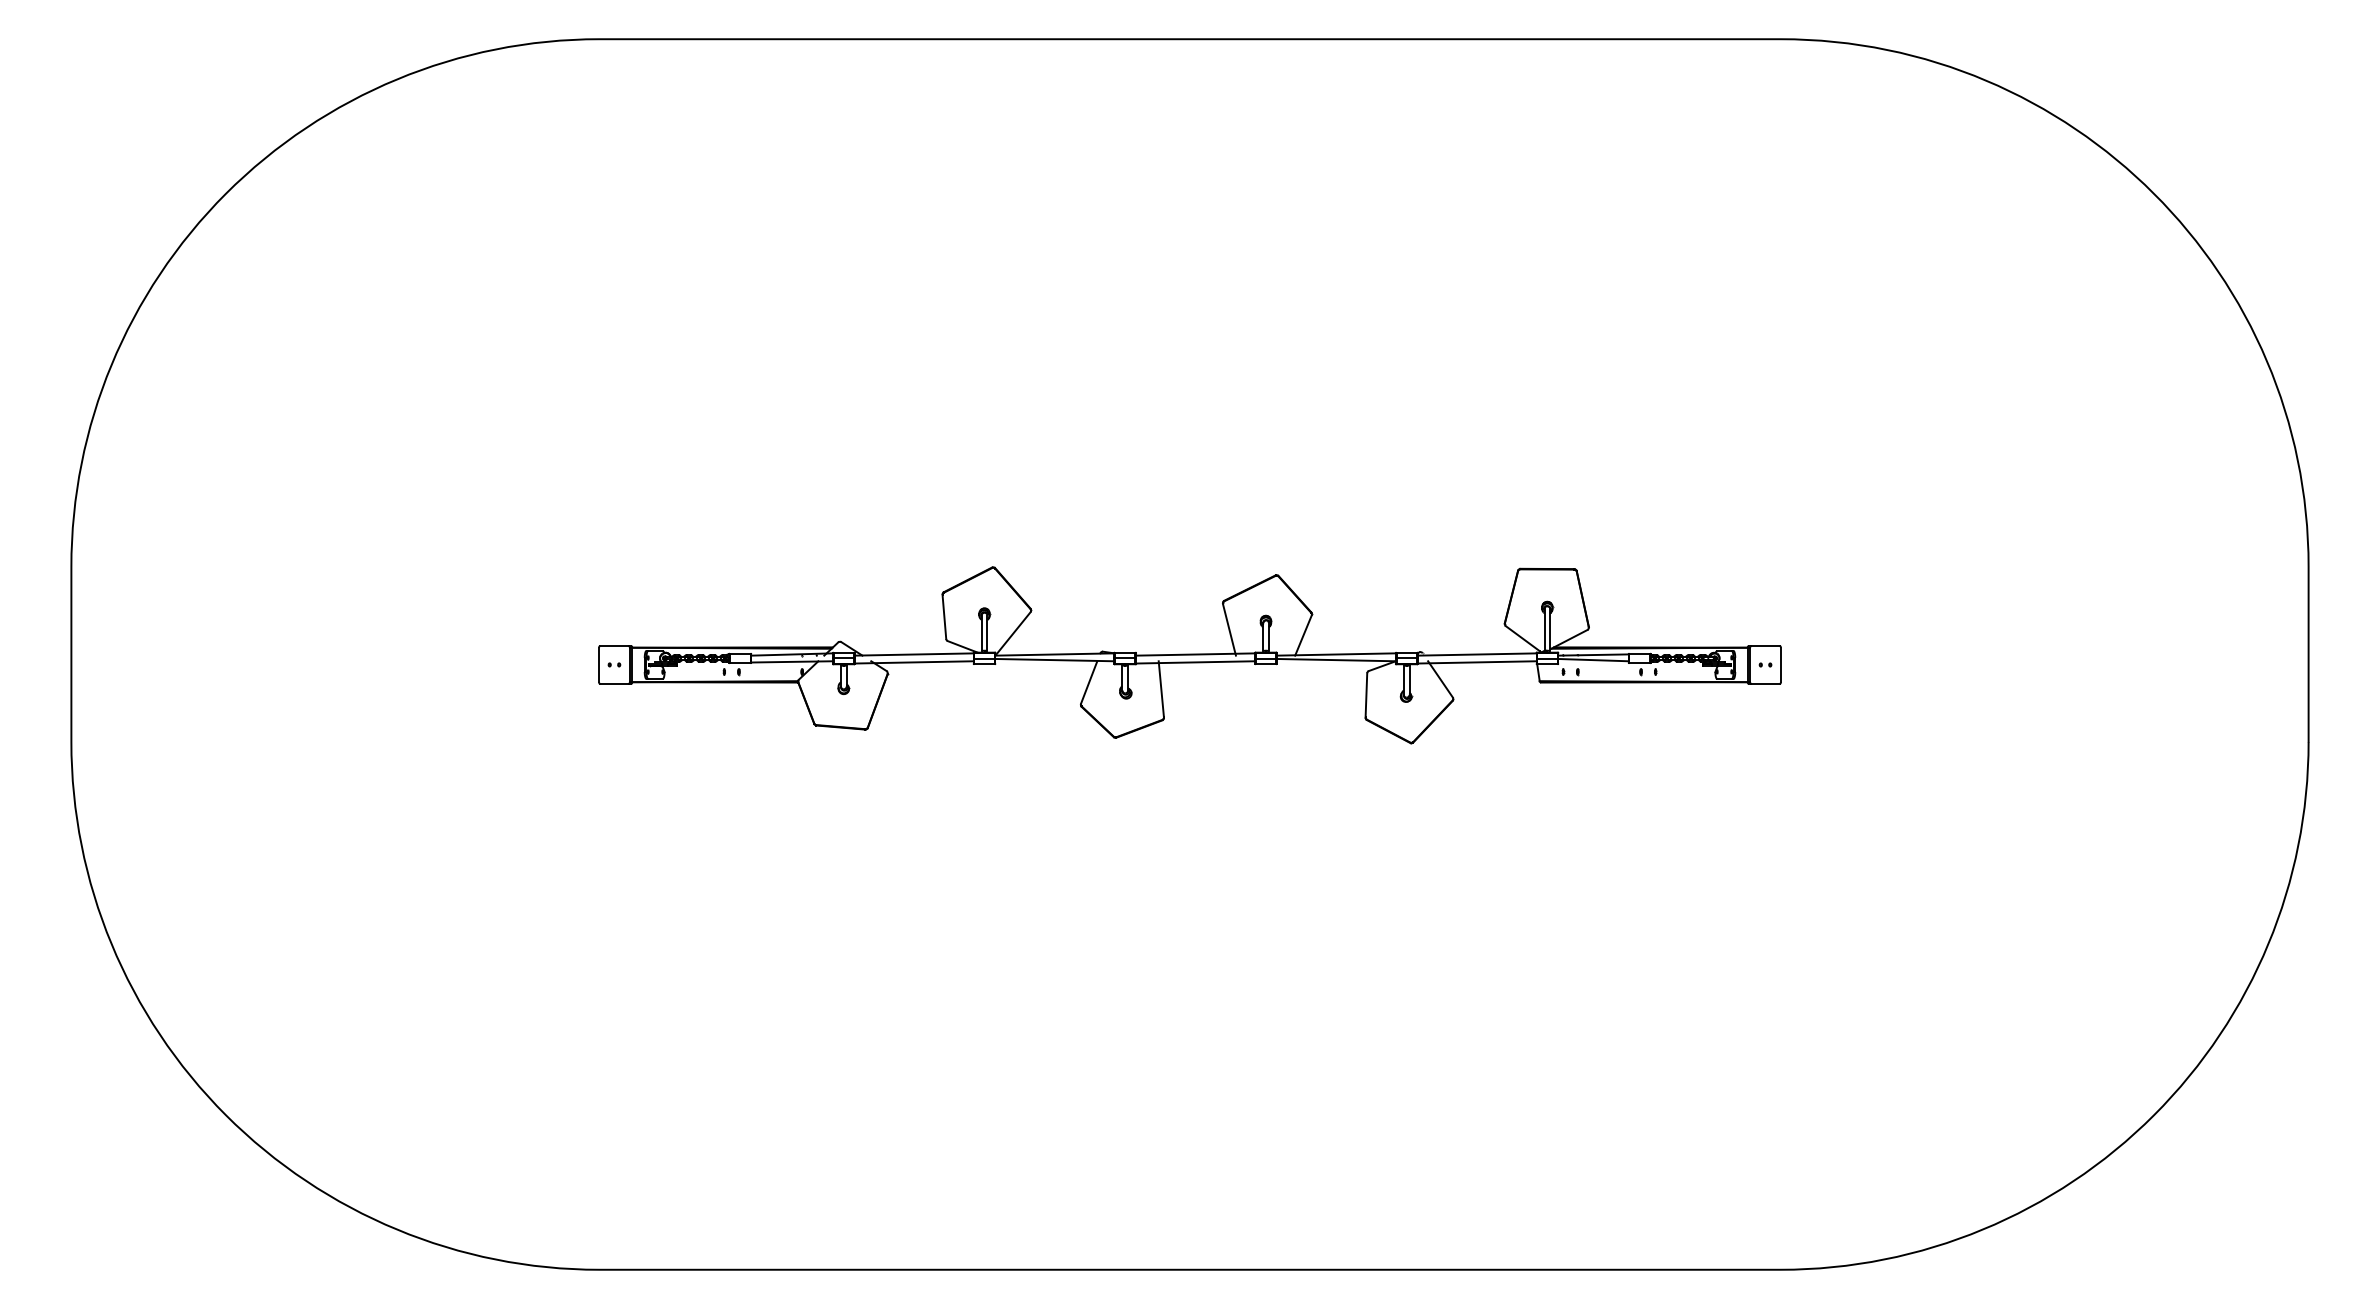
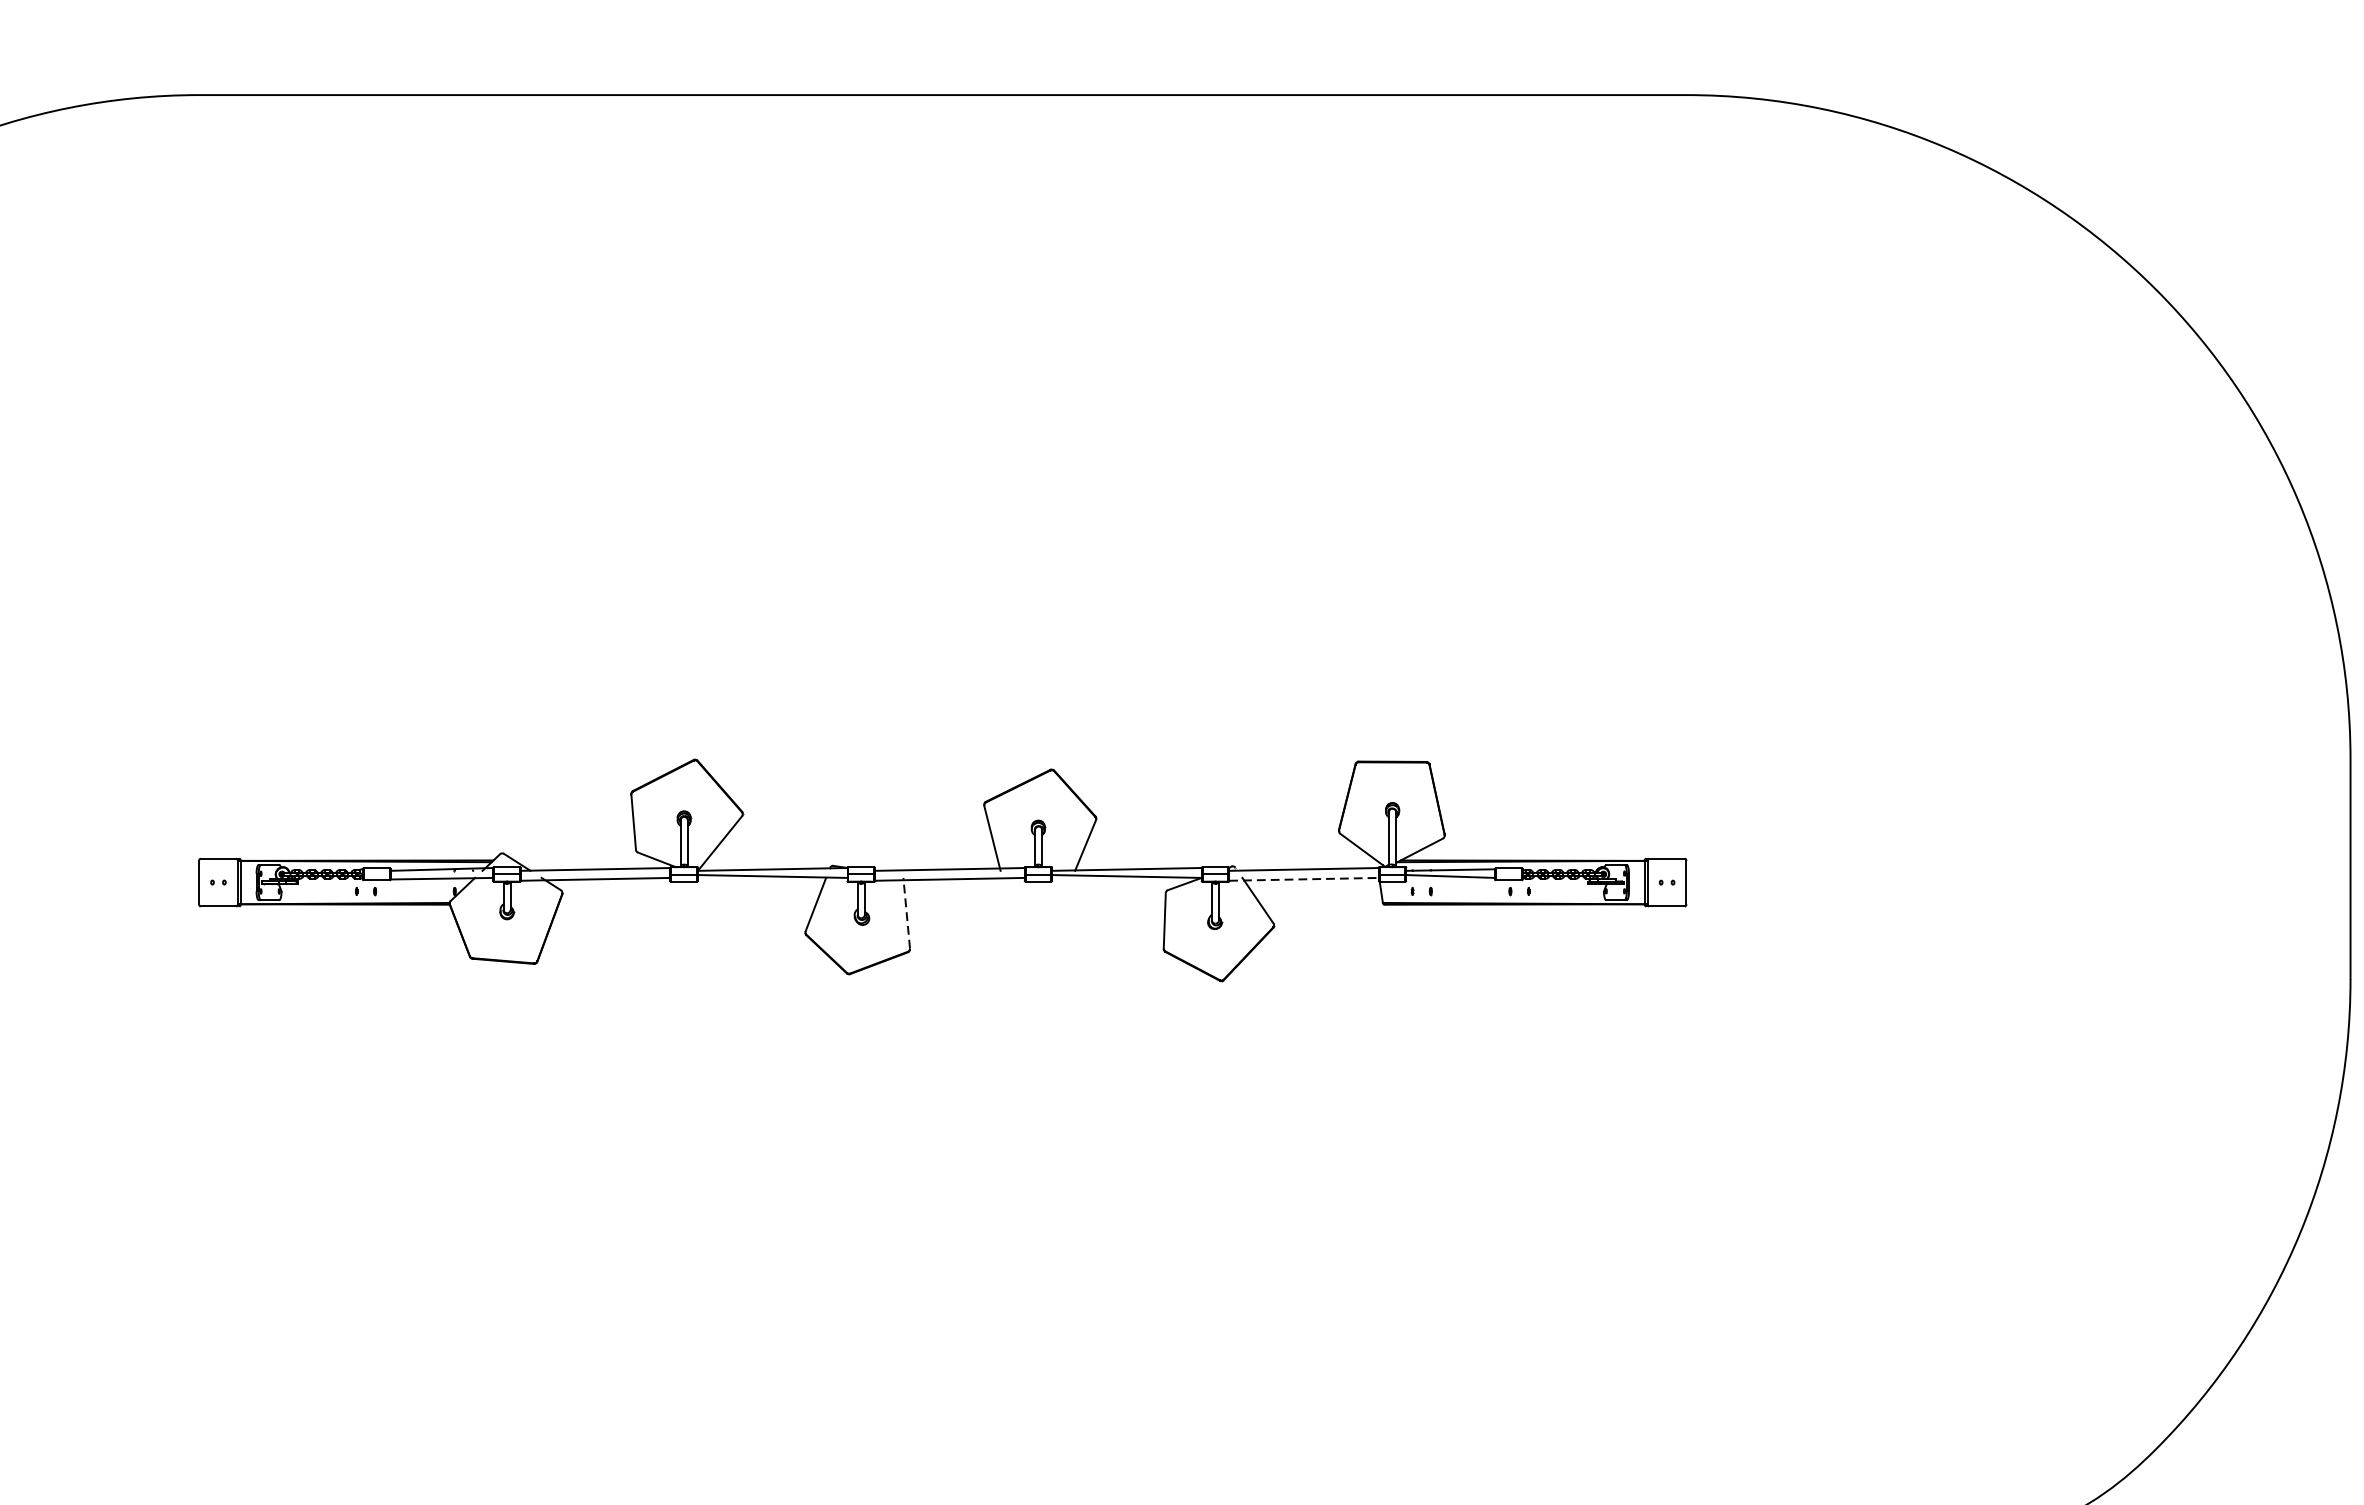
line: (1477, 662) -> (1304, 879), solid -> dashed
line: (1161, 688) -> (906, 912), solid -> dashed

